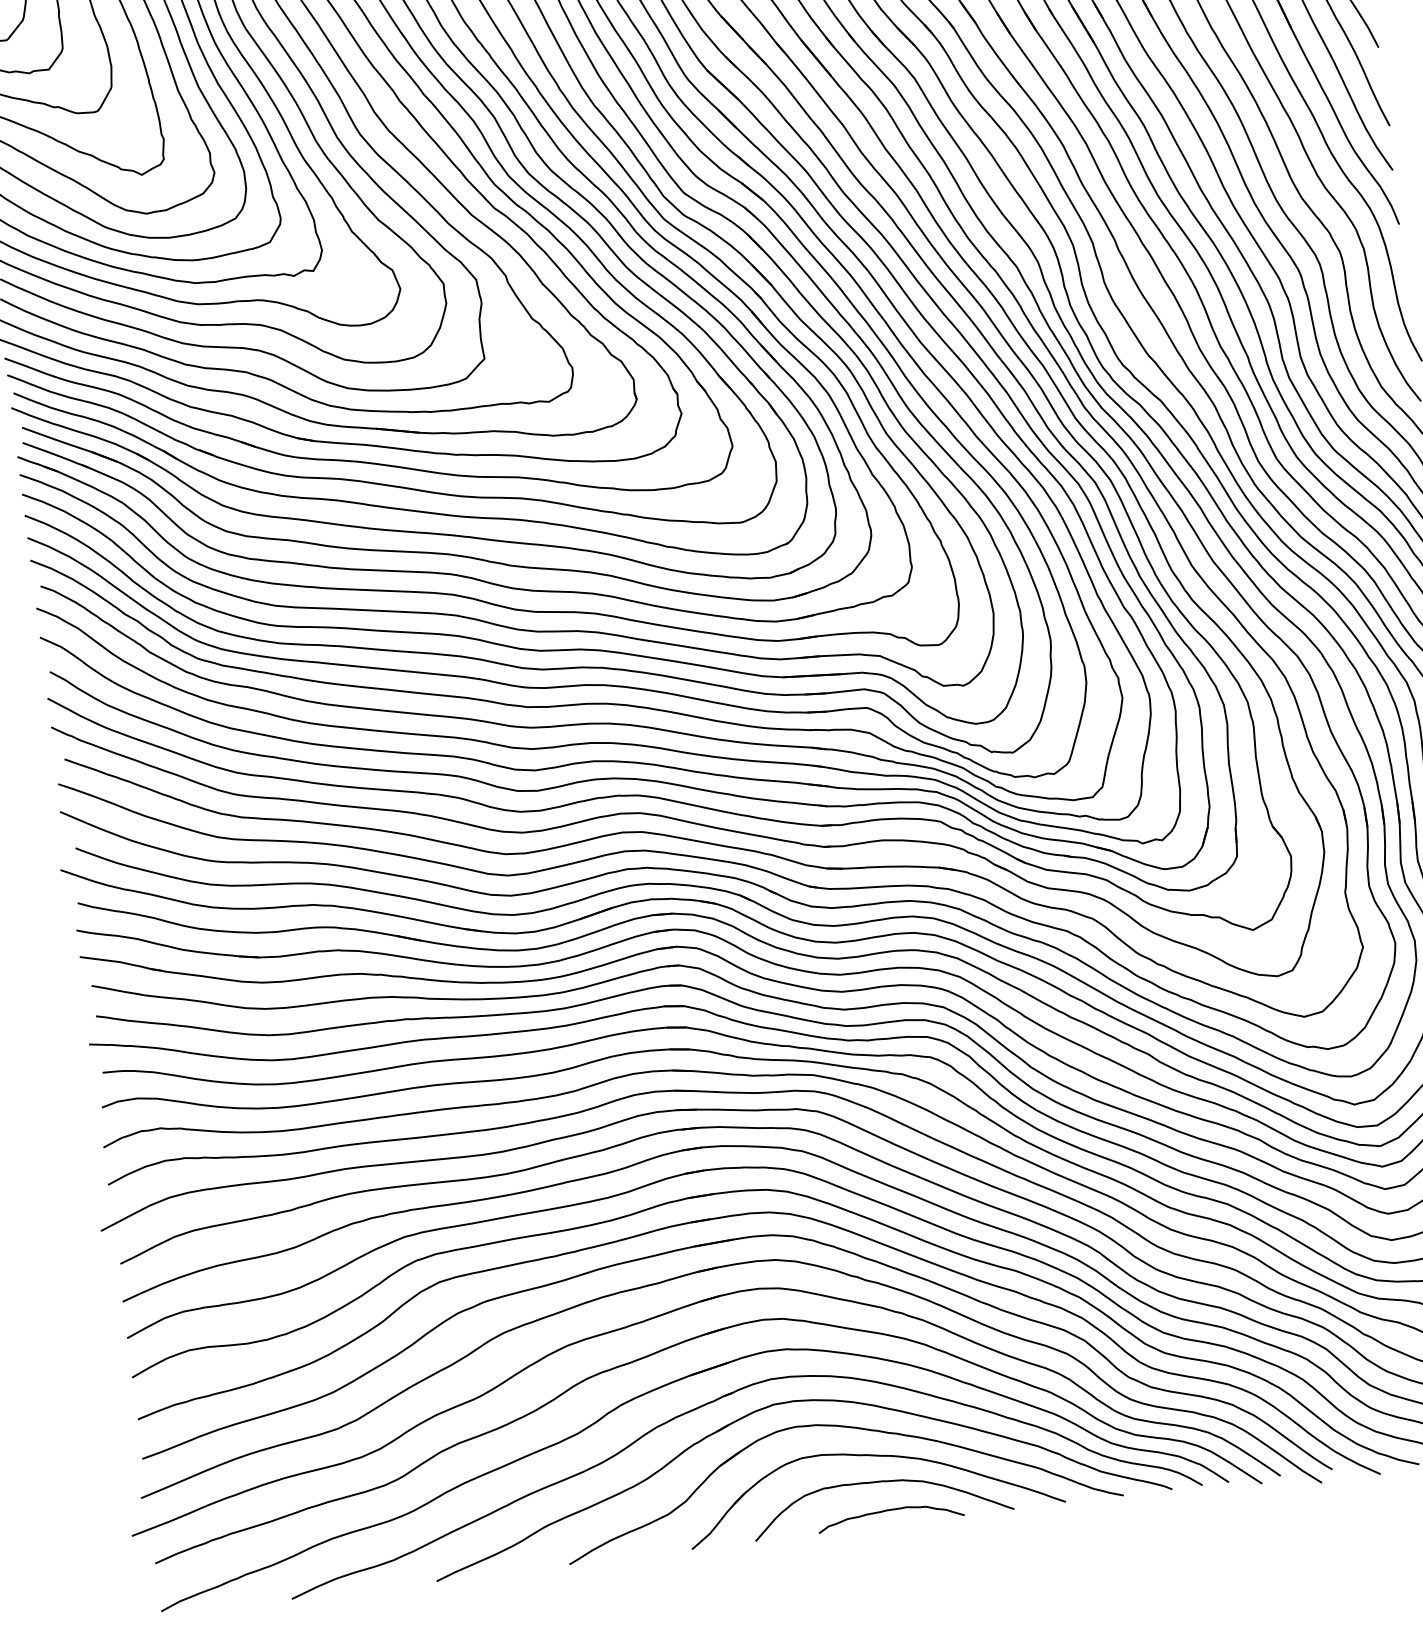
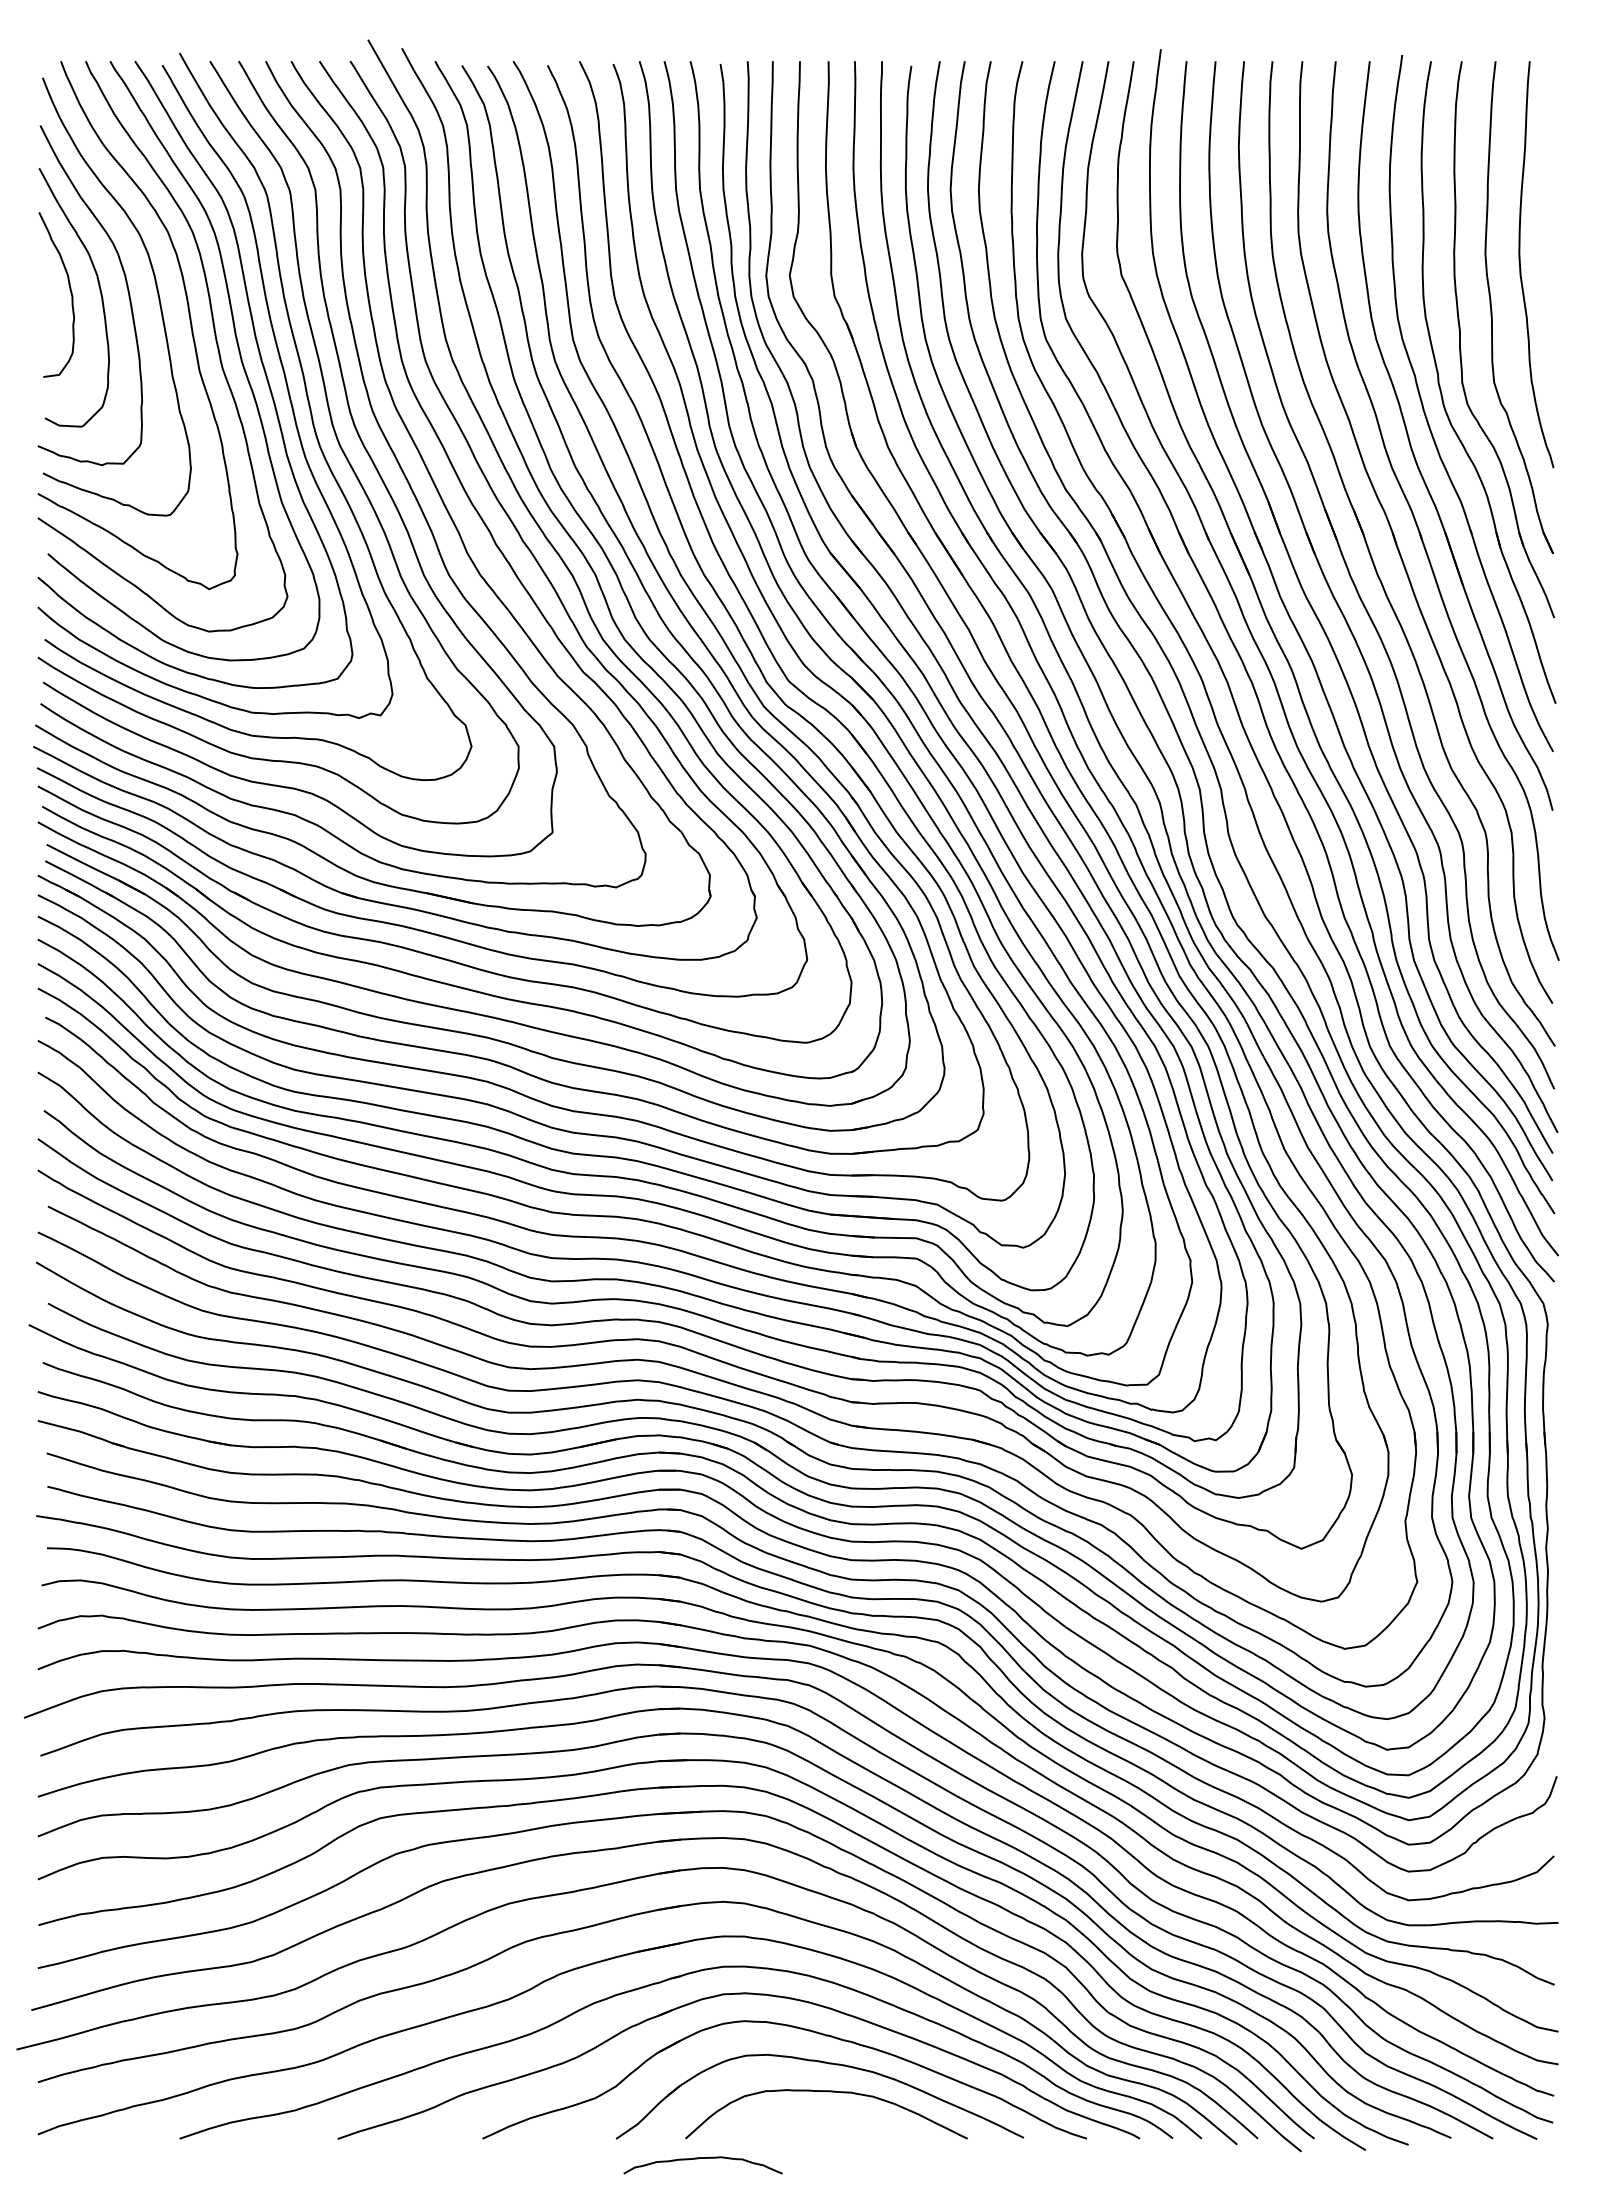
curve: (889, 1510) -> (702, 2158), moved

